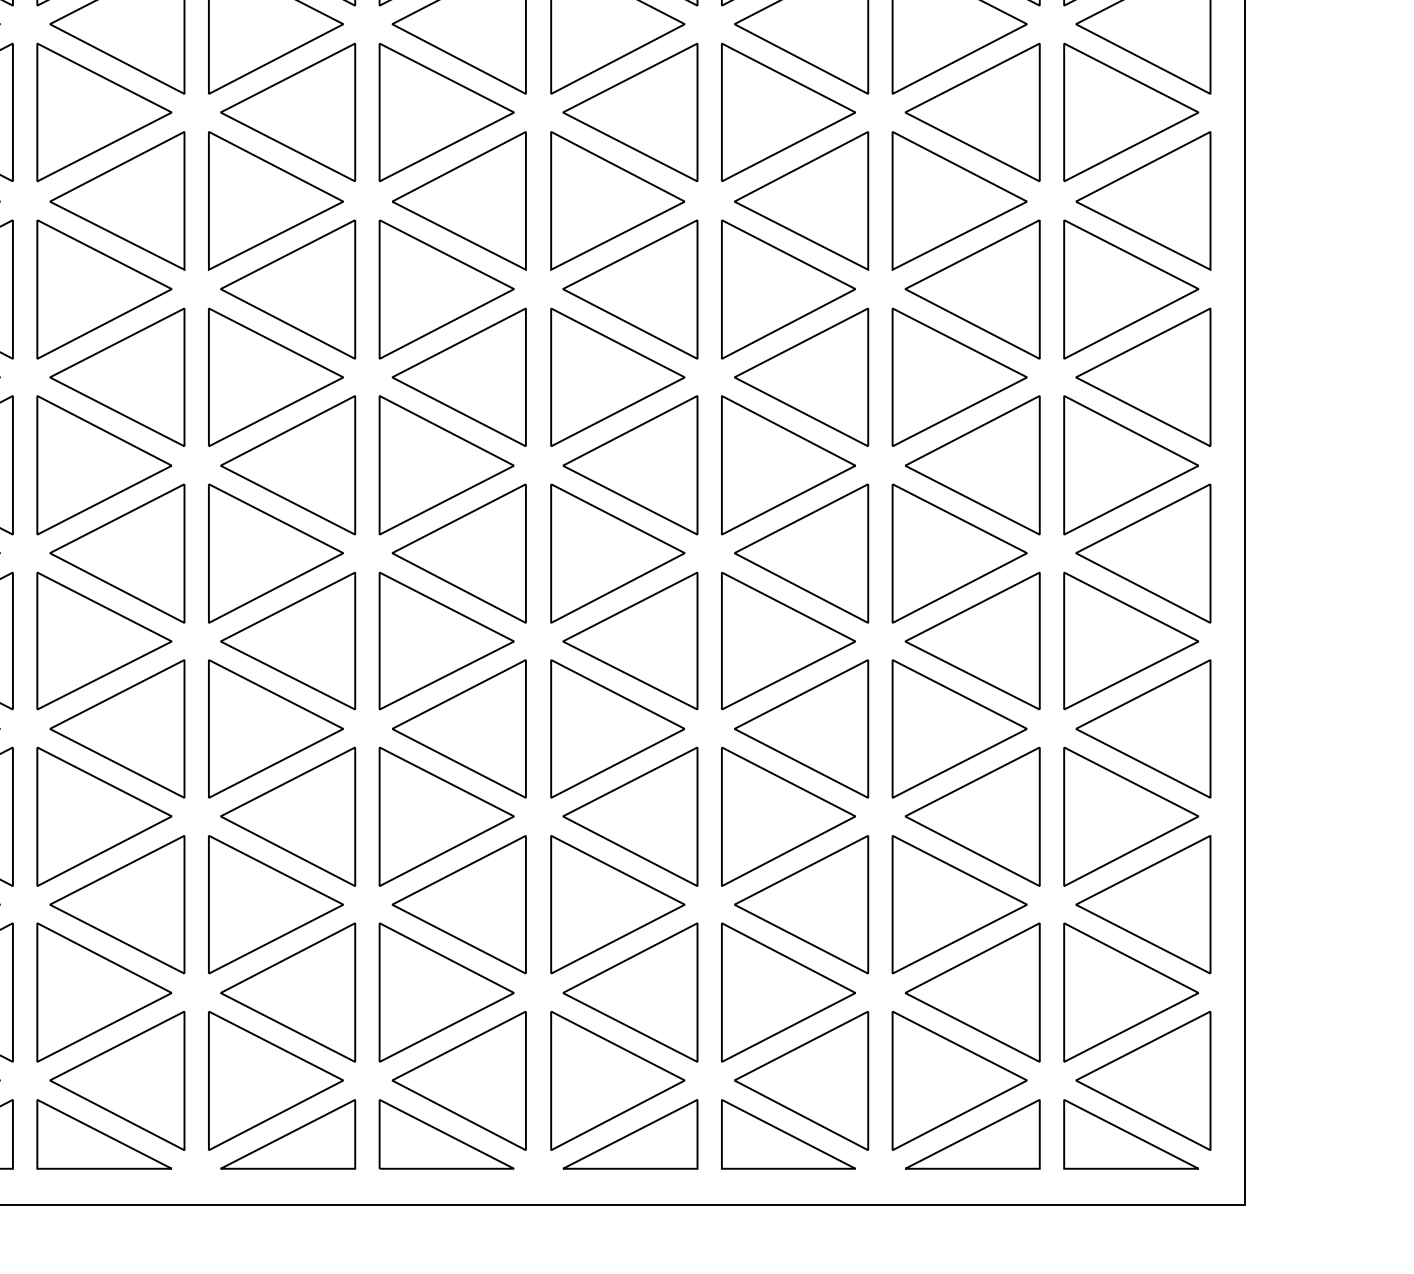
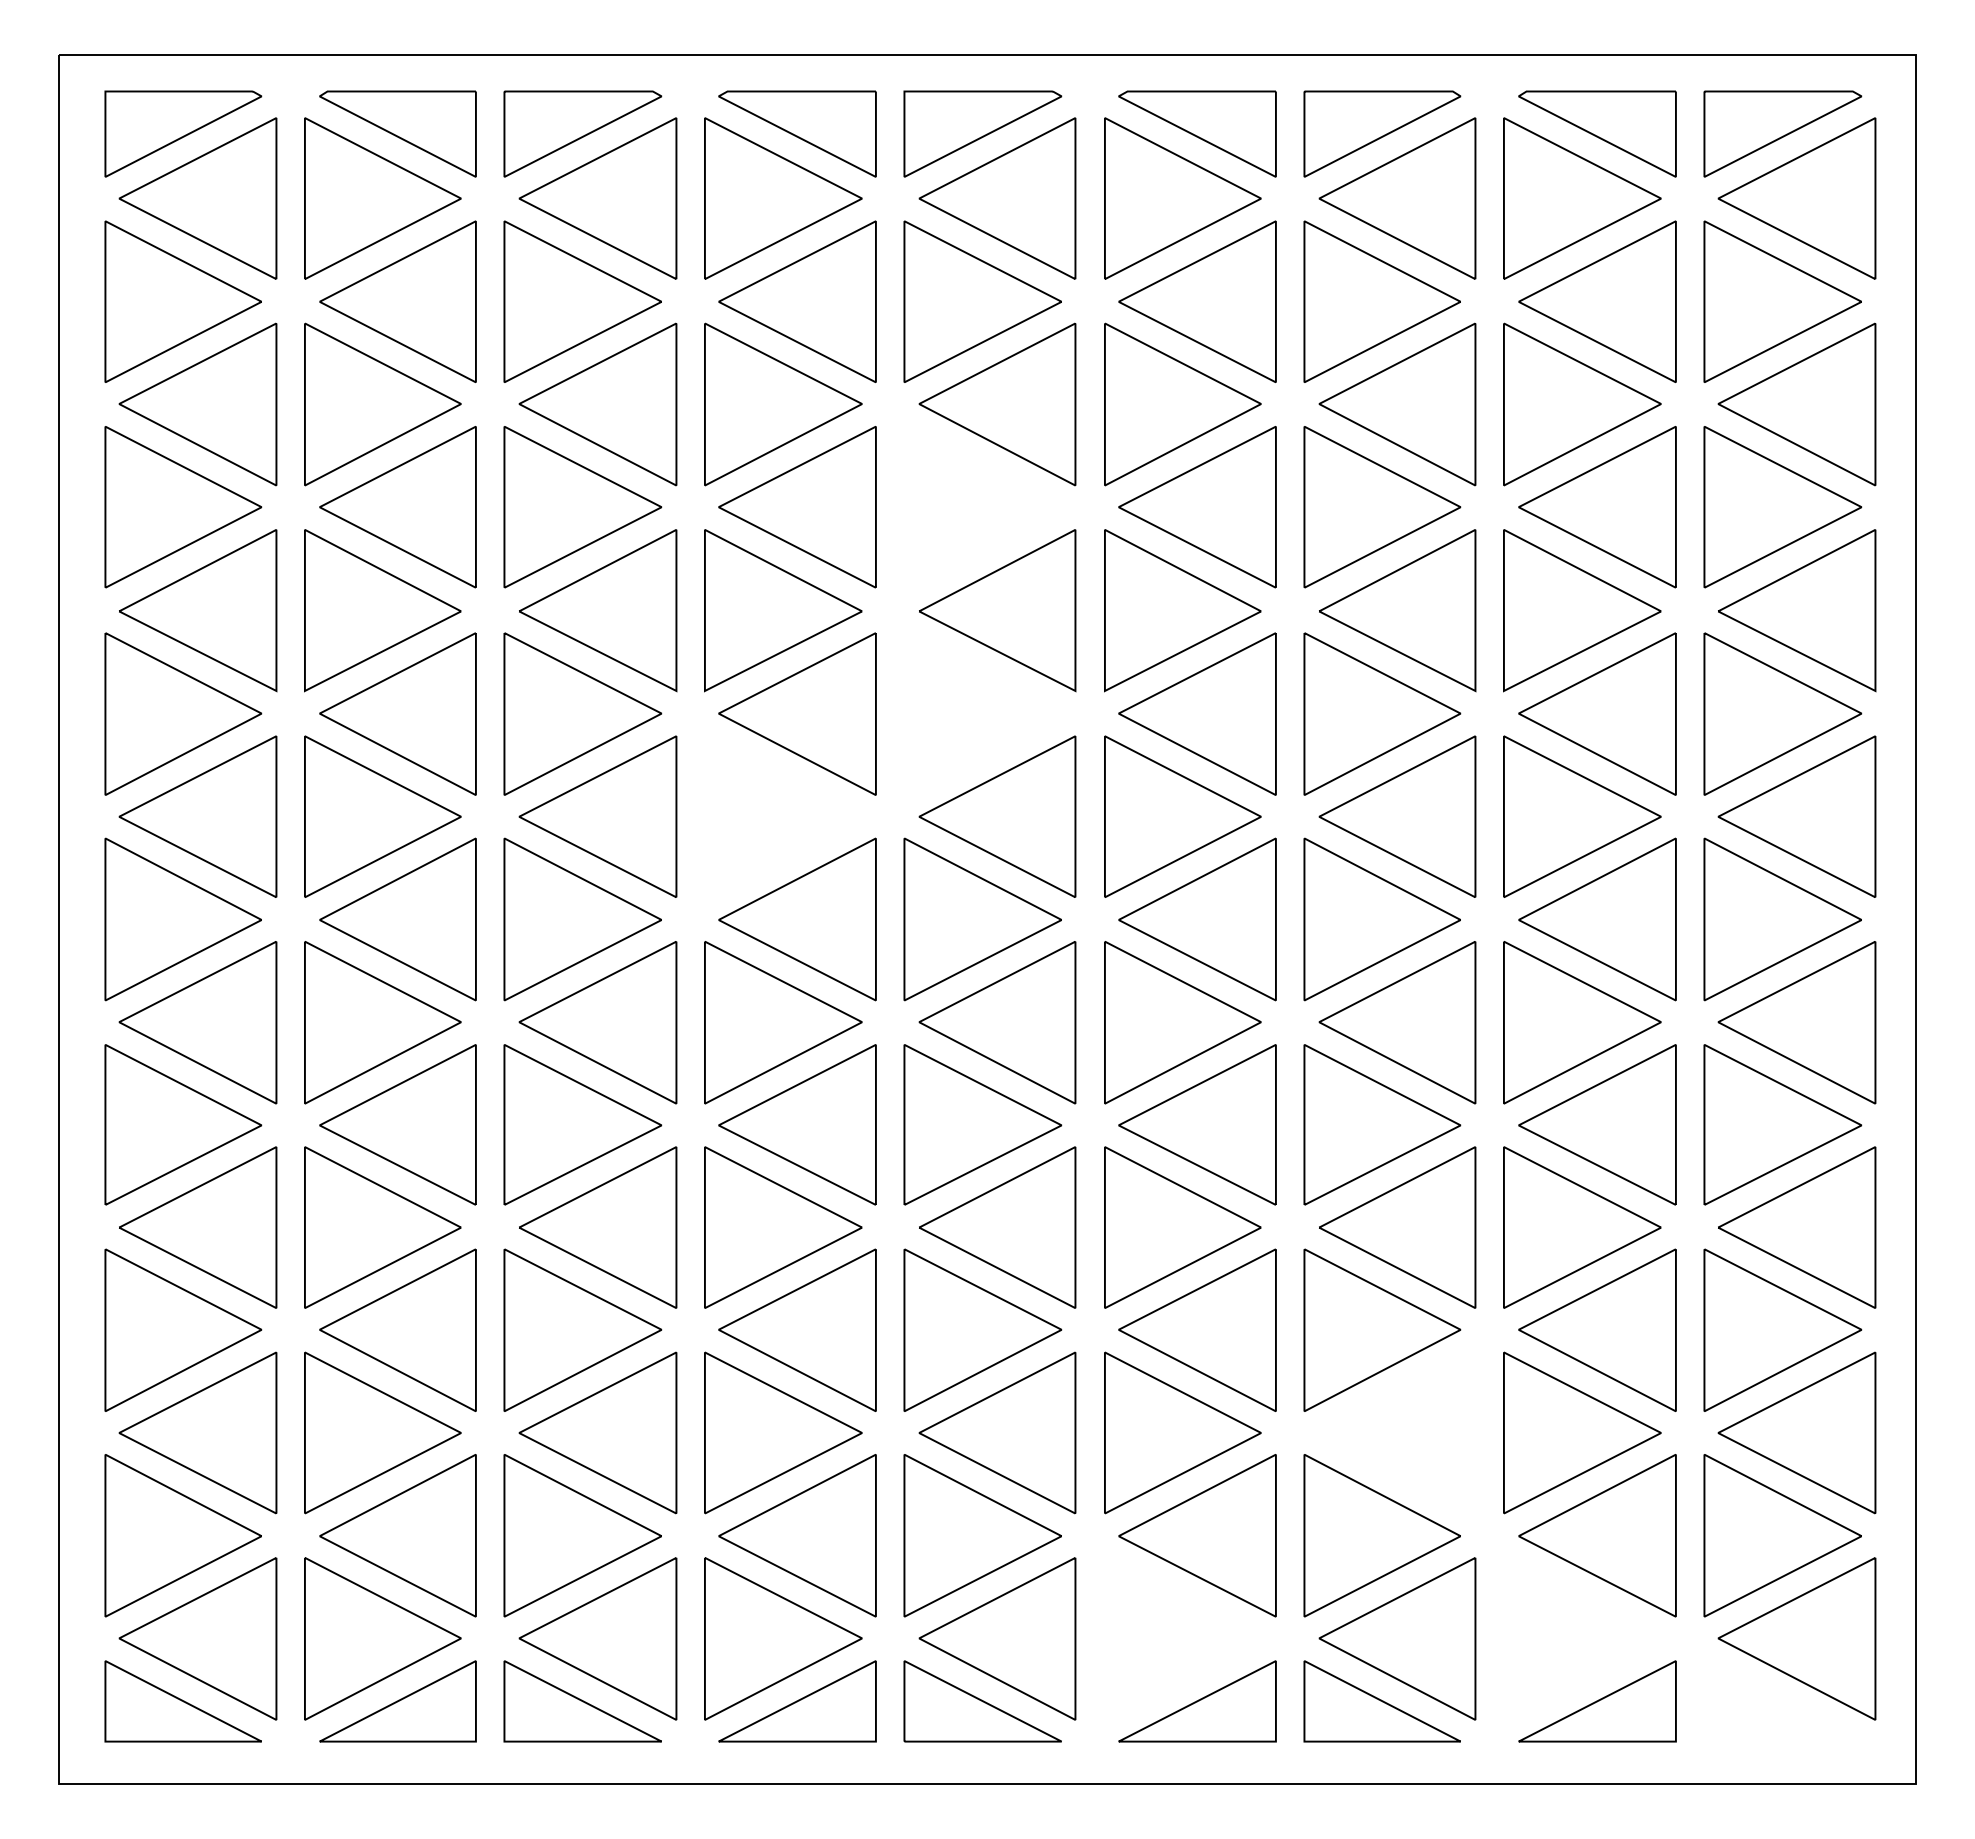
part: (446, 112) -> (982, 507), removed
part: (446, 289) -> (982, 713), removed
part: (276, 377) -> (783, 816), removed
part: (801, 904) -> (1397, 1432), removed
part: (617, 1080) -> (1182, 1638), removed
part: (959, 1080) -> (1582, 1638), removed
part: (1130, 1134) -> (1782, 1701), removed

